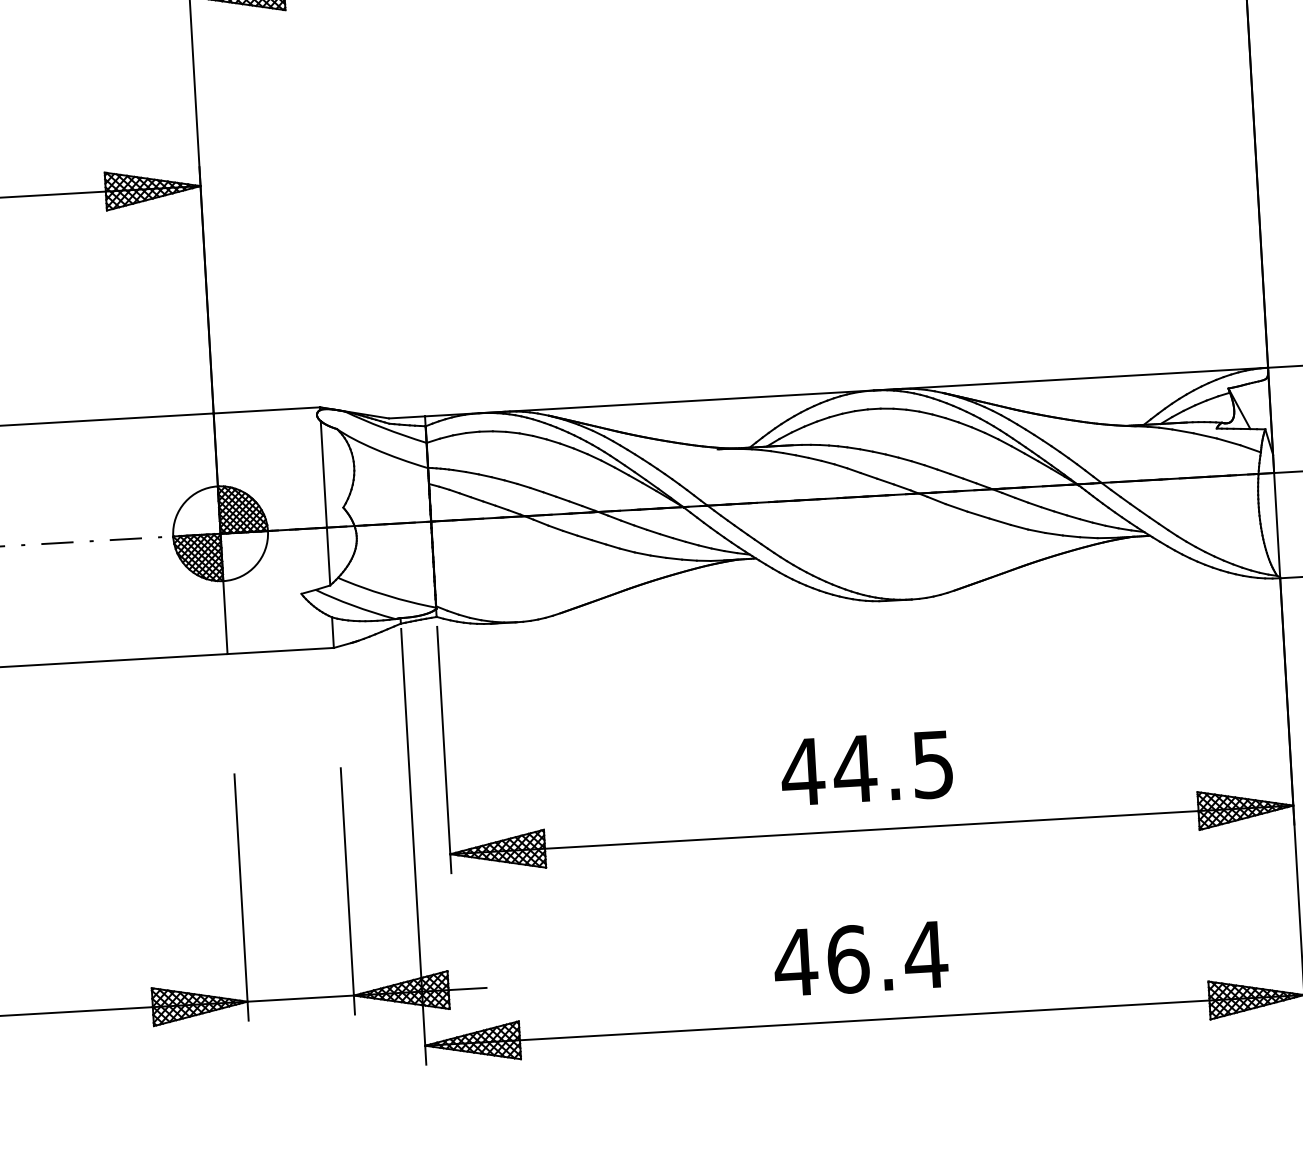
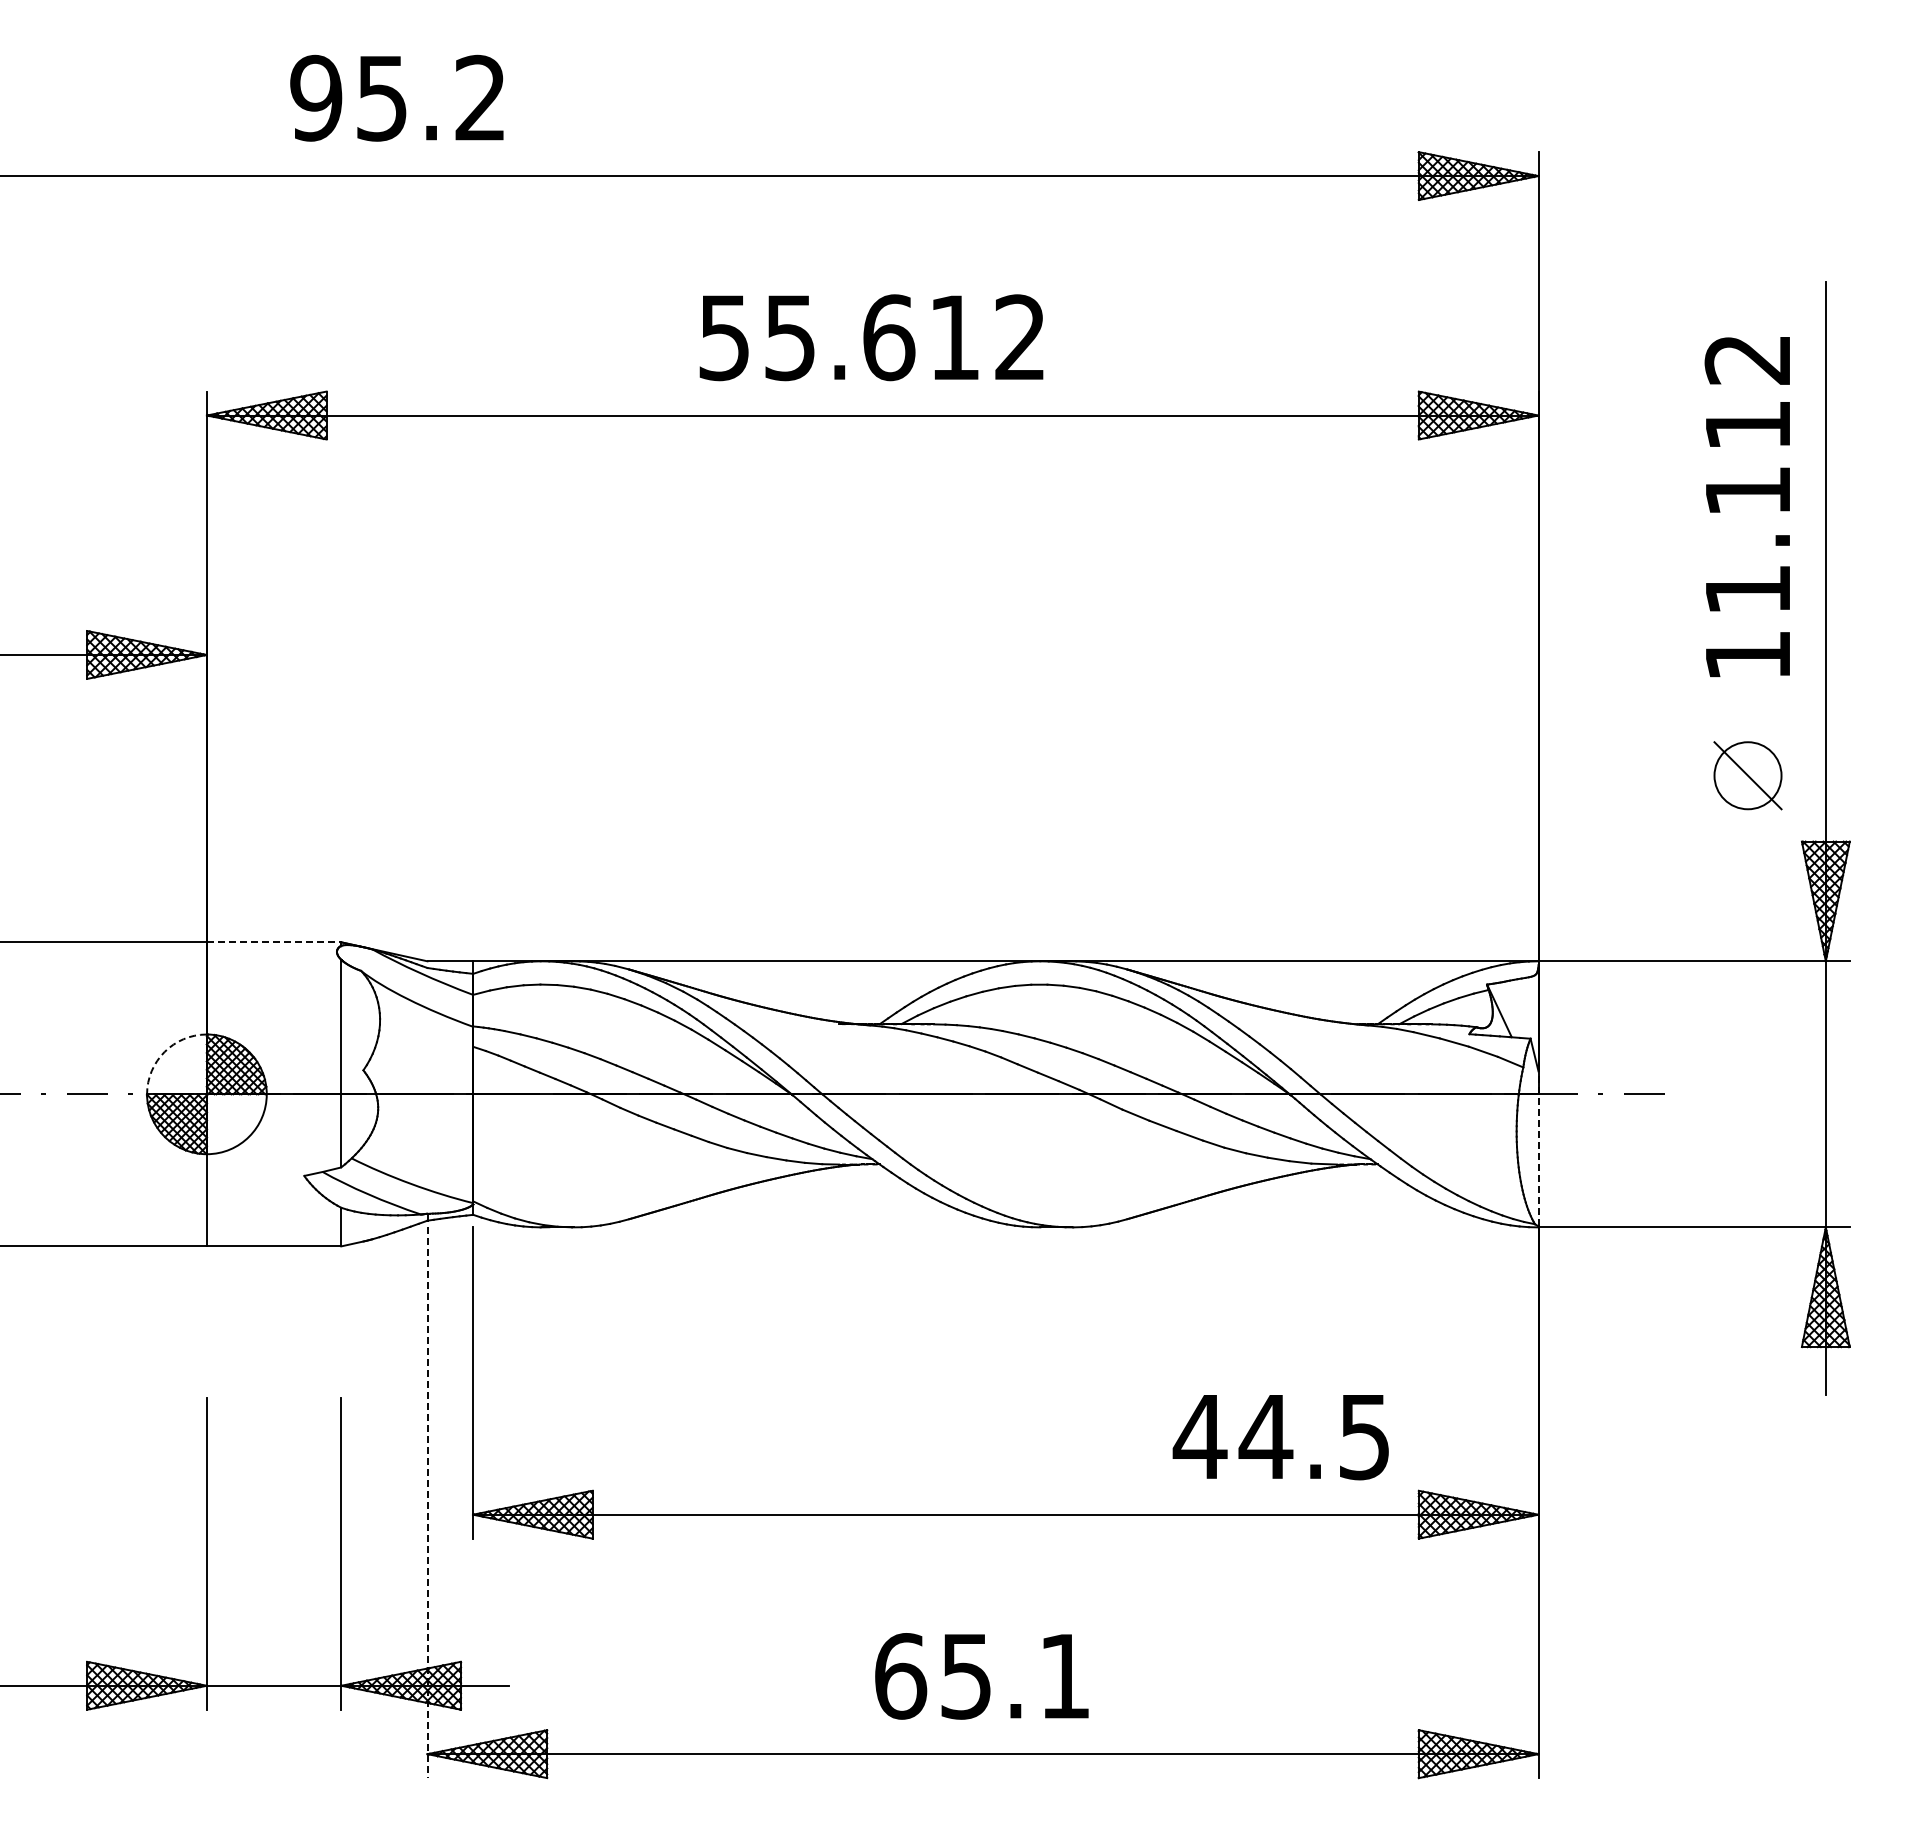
line: (267, 410) -> (274, 942), solid -> dashed
arc: (185, 502) -> (164, 1052), solid -> dashed
line: (1276, 515) -> (1538, 1148), solid -> dashed
text: (866, 768) -> (1280, 1437), moved
line: (413, 847) -> (427, 1503), solid -> dashed
text: (860, 958) -> (982, 1676), 46.4 -> 65.1

